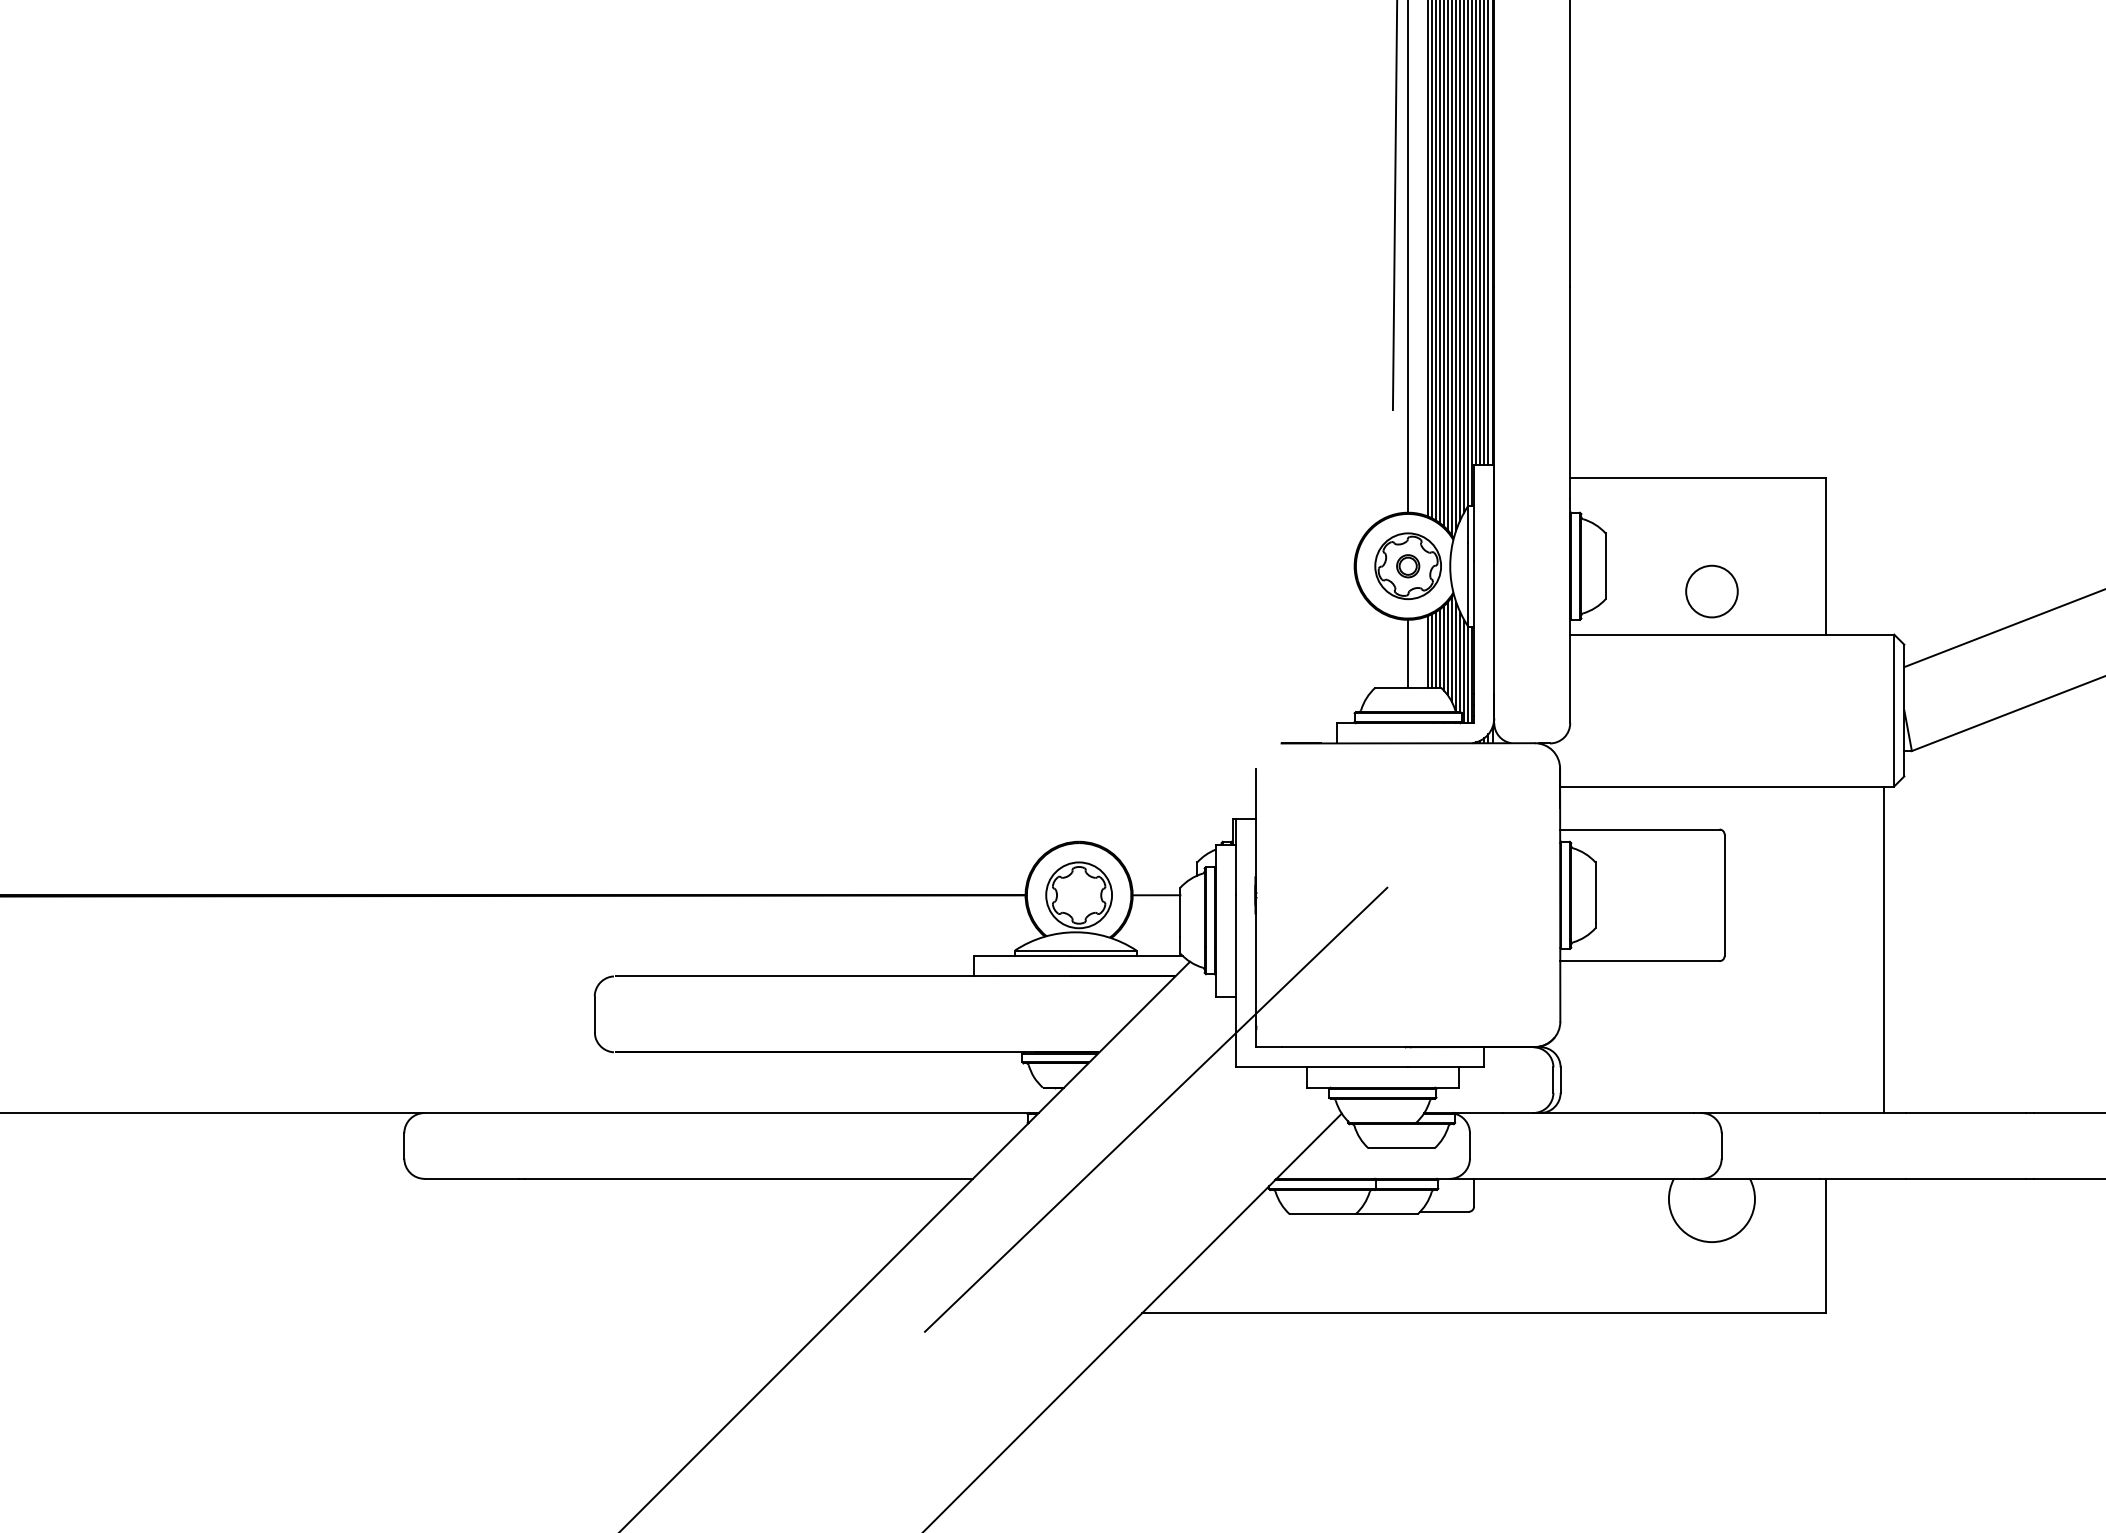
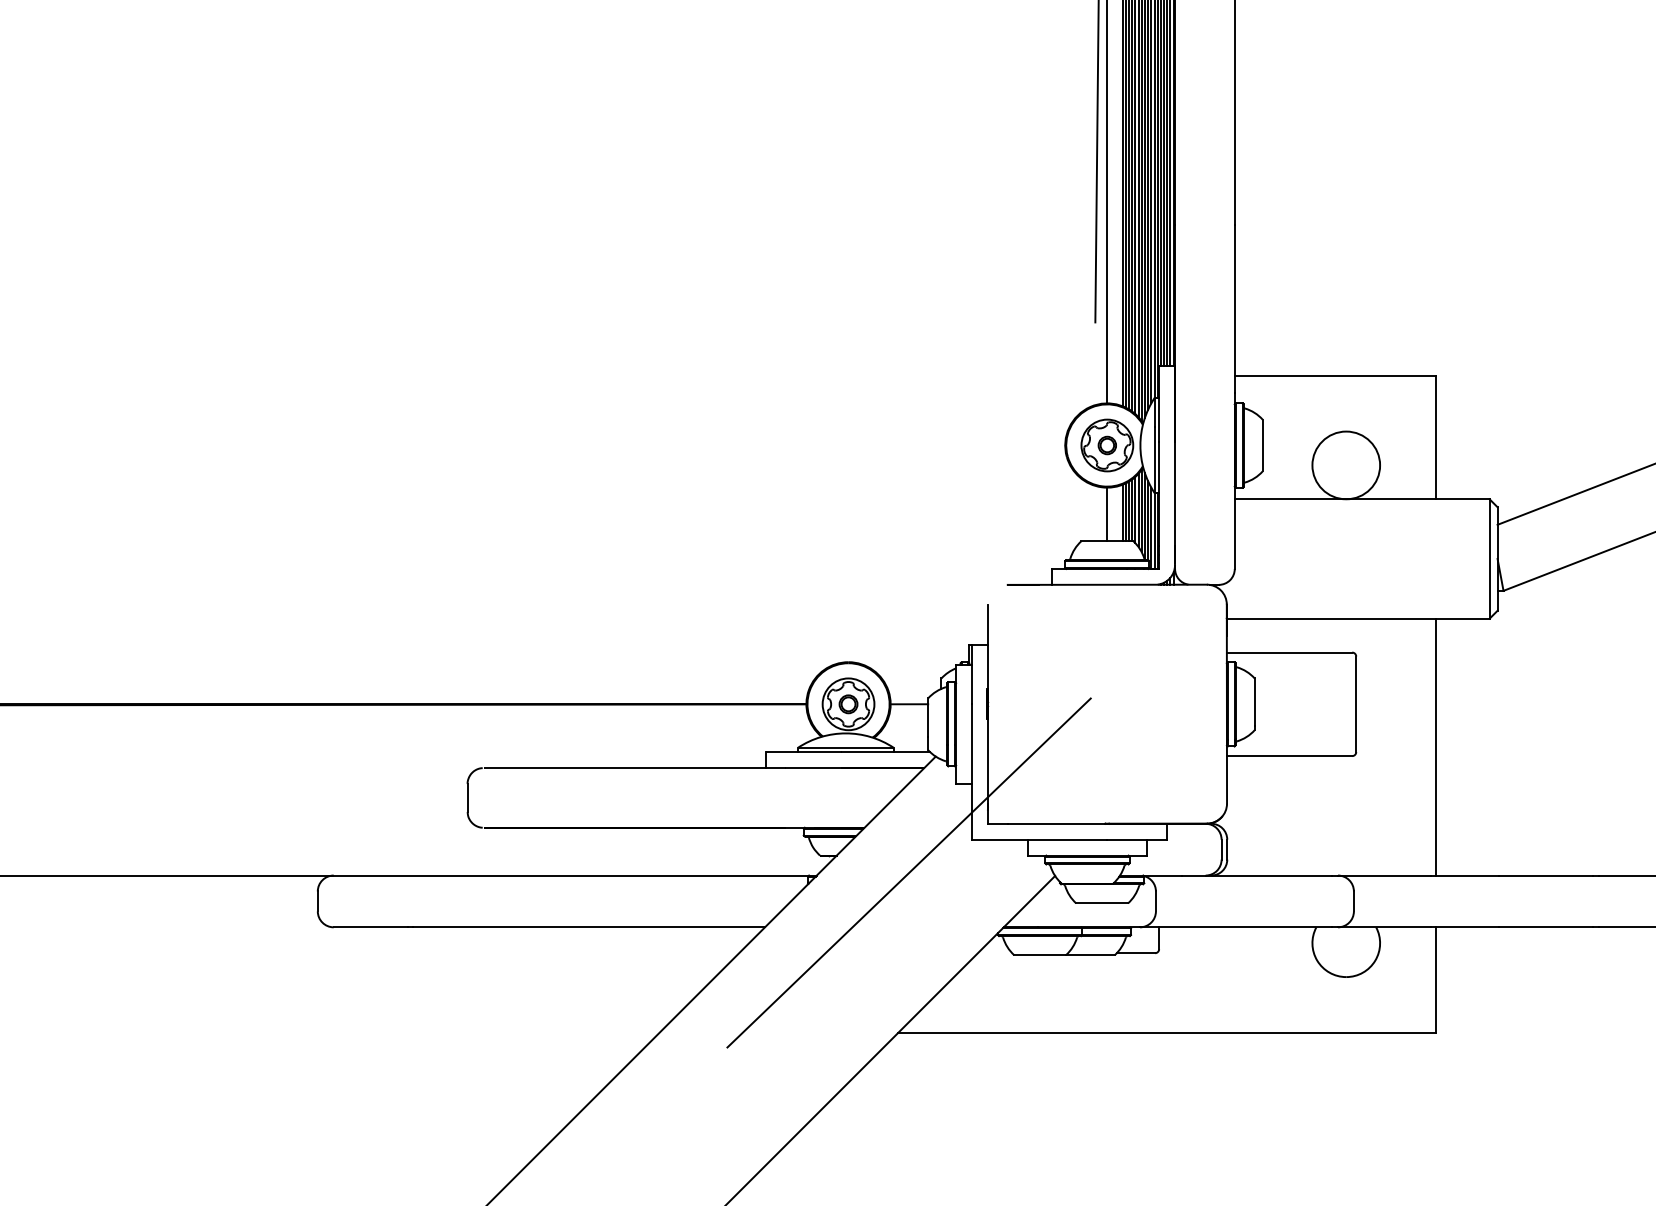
circle: (1711, 591) -> (1345, 465), size x1.67
part: (1078, 895) -> (848, 704), added
line: (1883, 949) -> (1435, 746), moved

